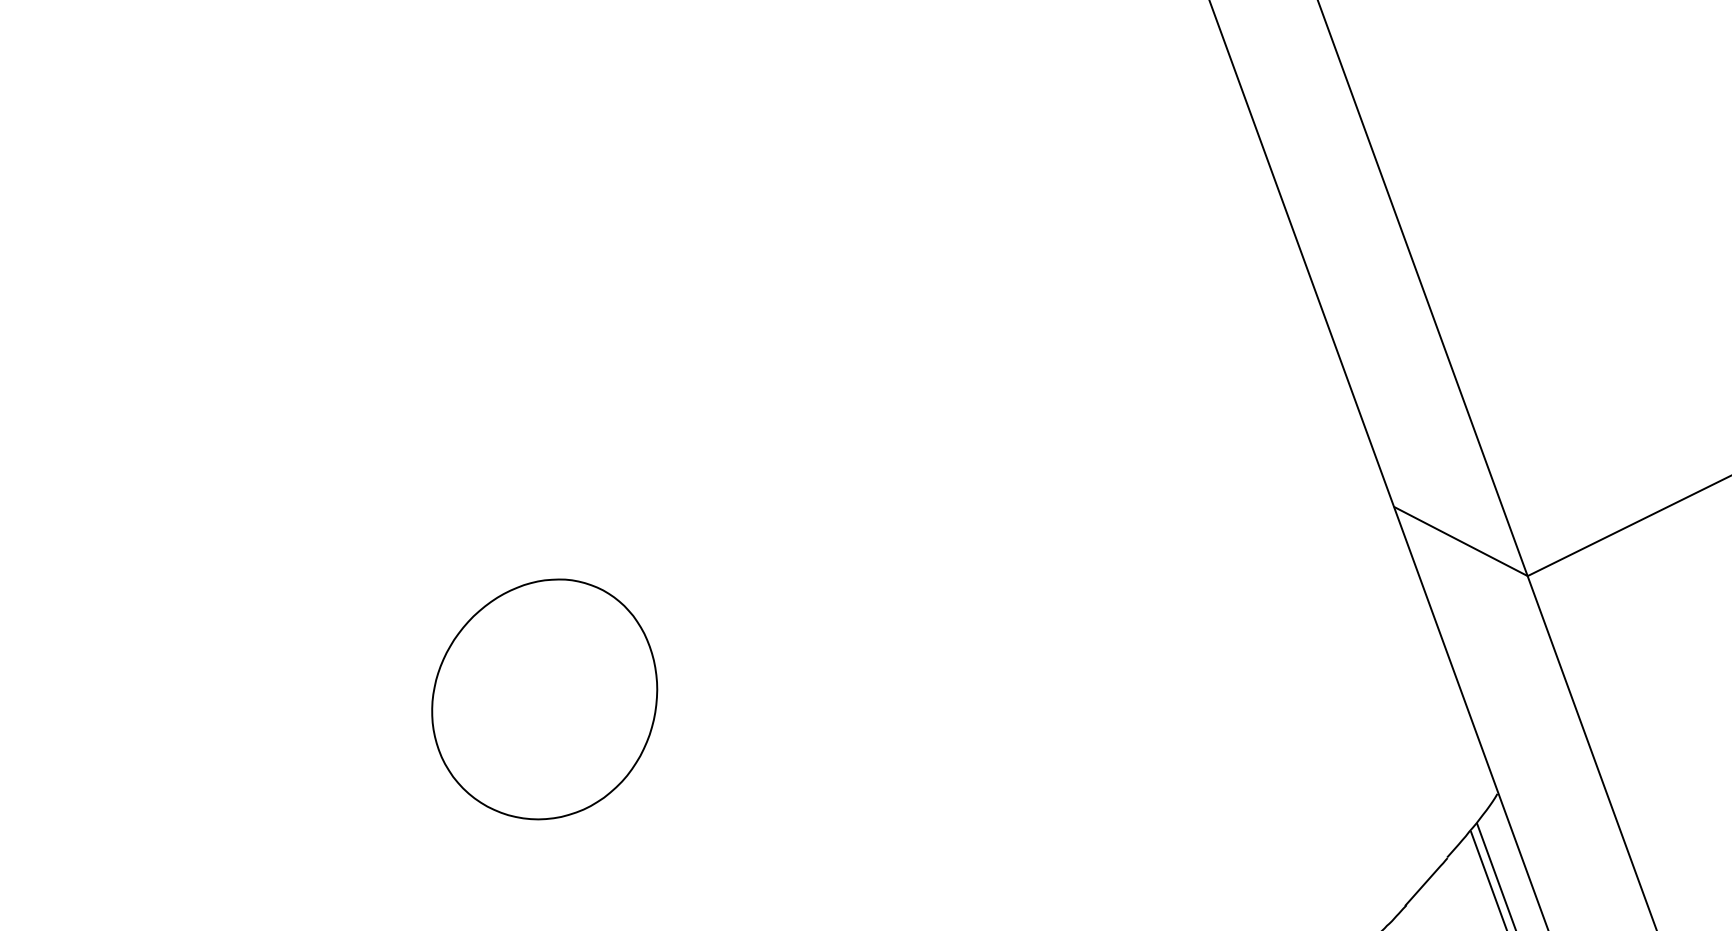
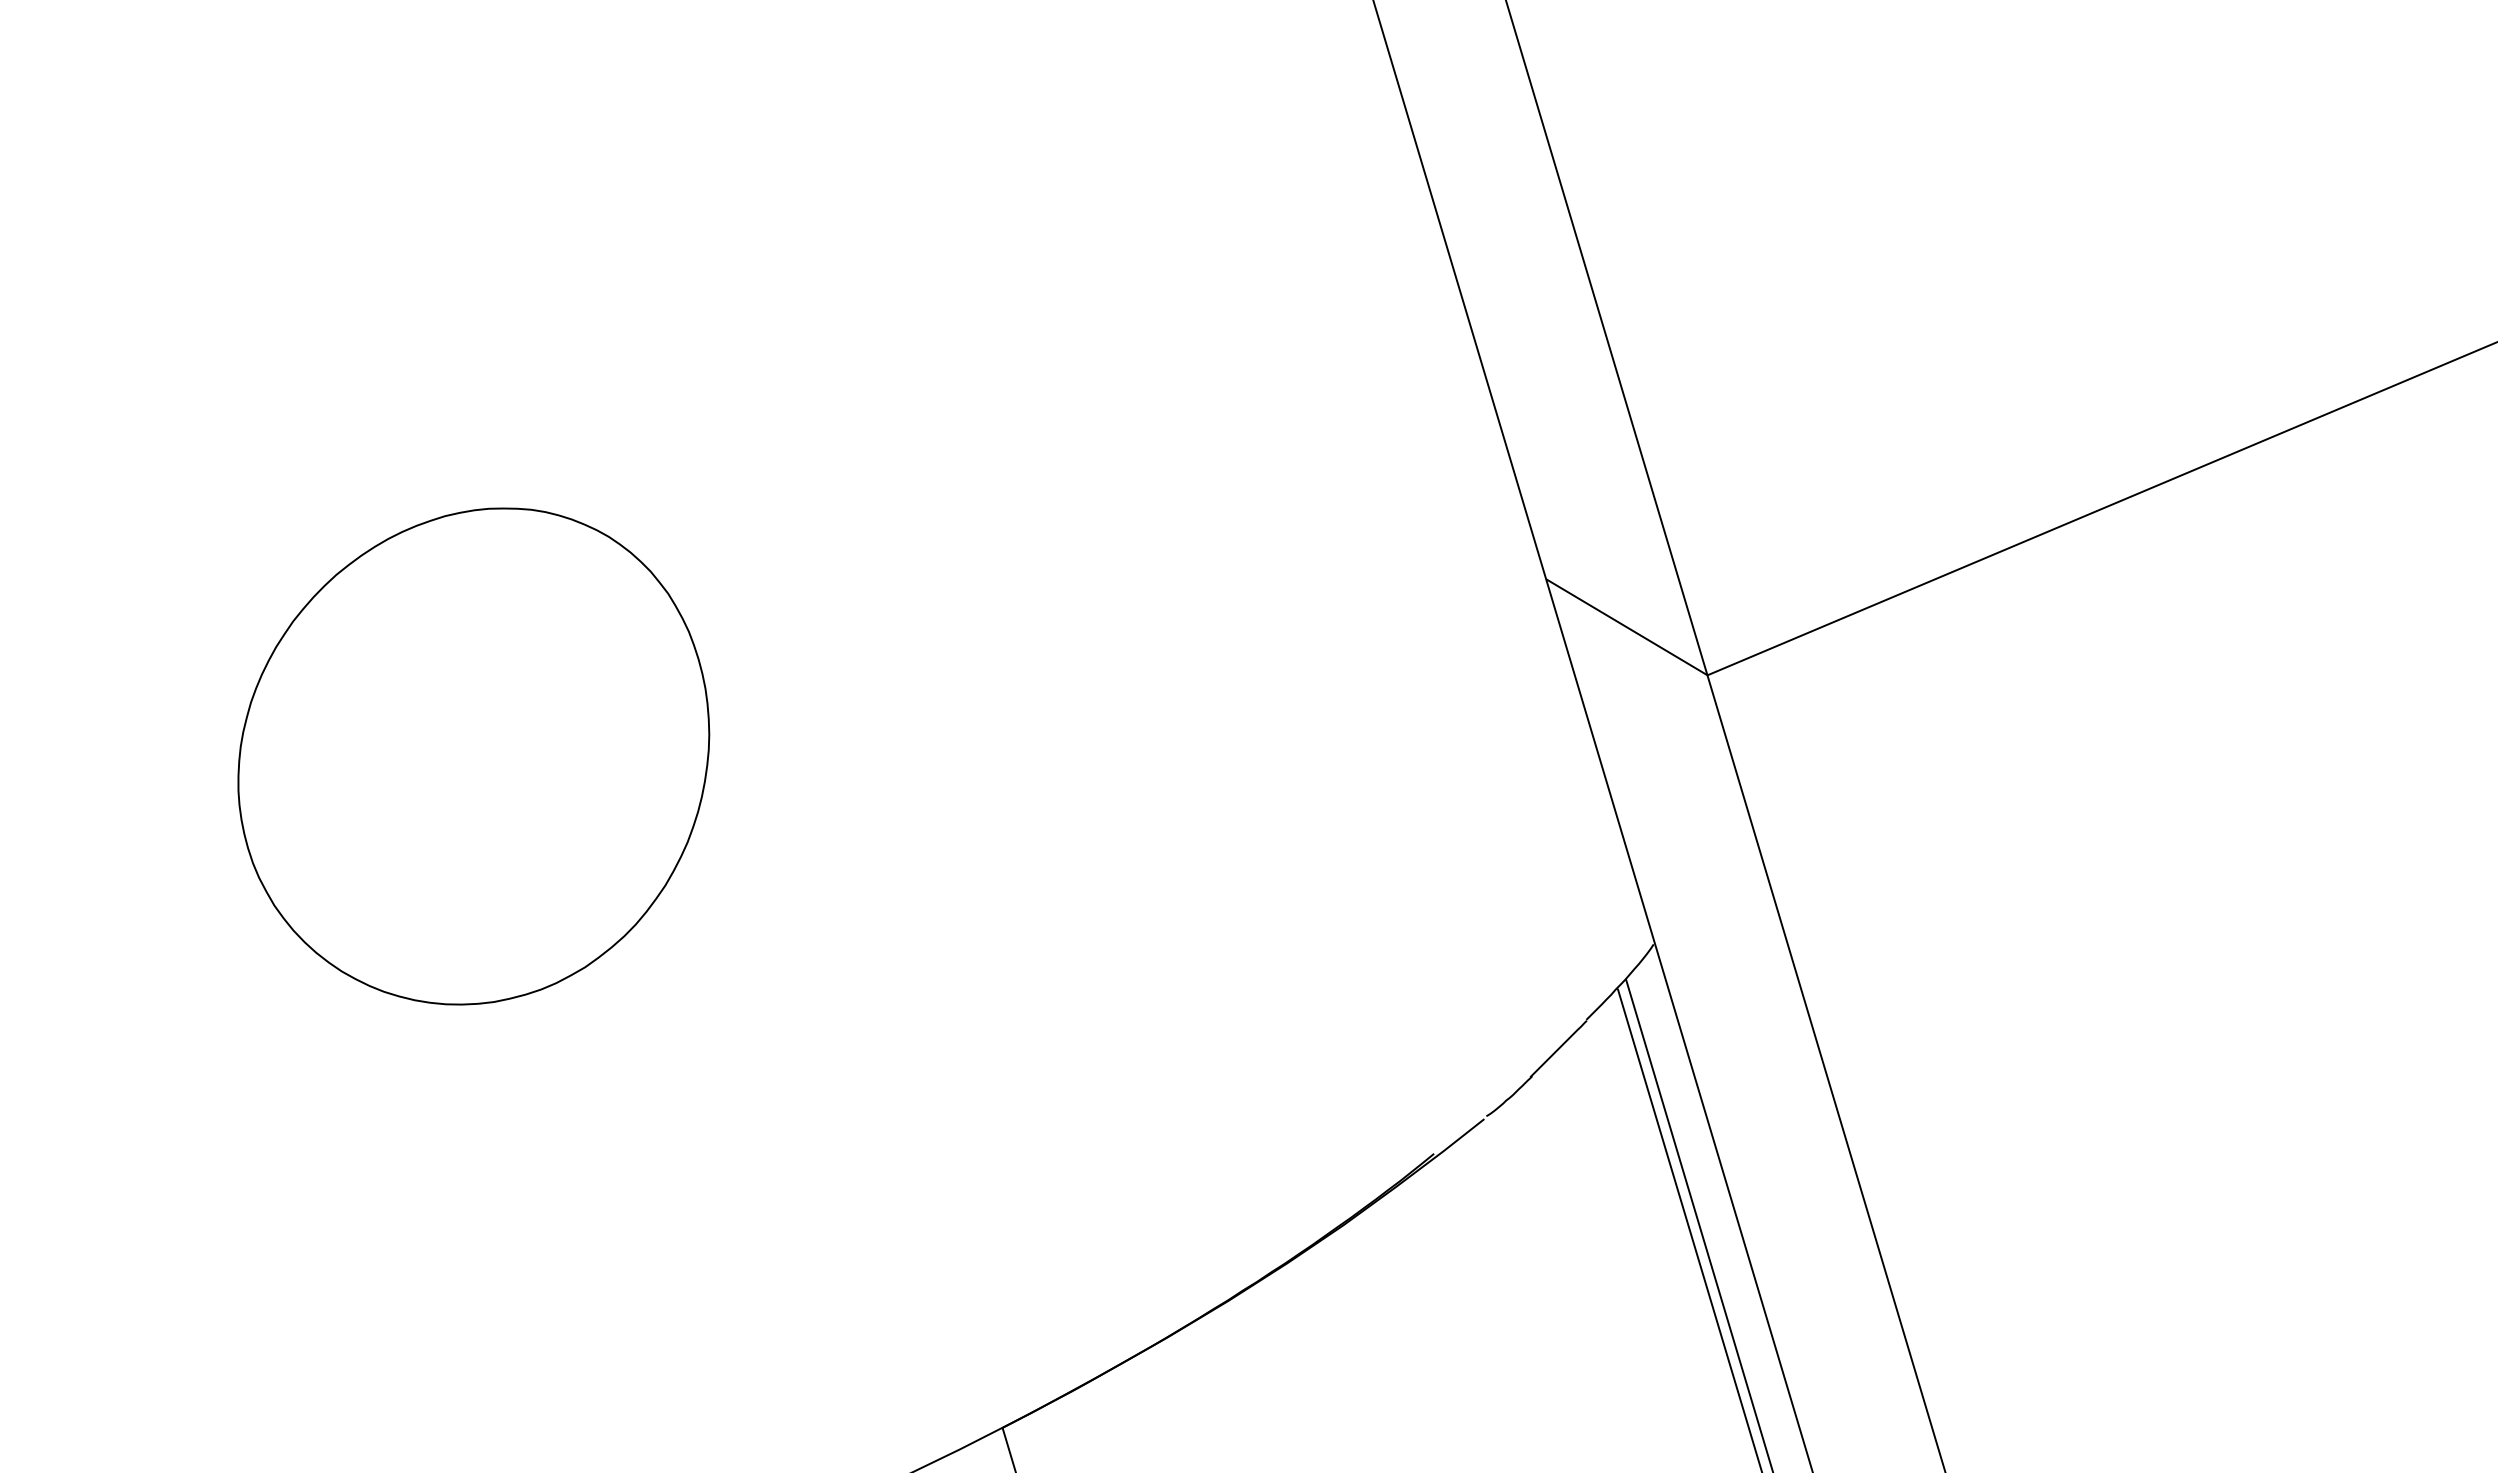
part: (544, 699) -> (473, 756), size x1.67

